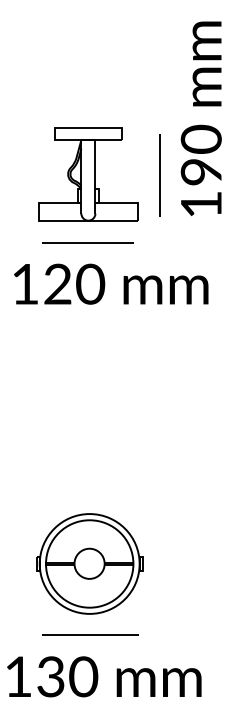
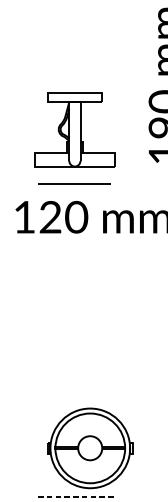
line: (159, 175) -> (131, 130), removed
part: (89, 563) -> (90, 448), moved
line: (90, 635) -> (76, 497), solid -> dashed

